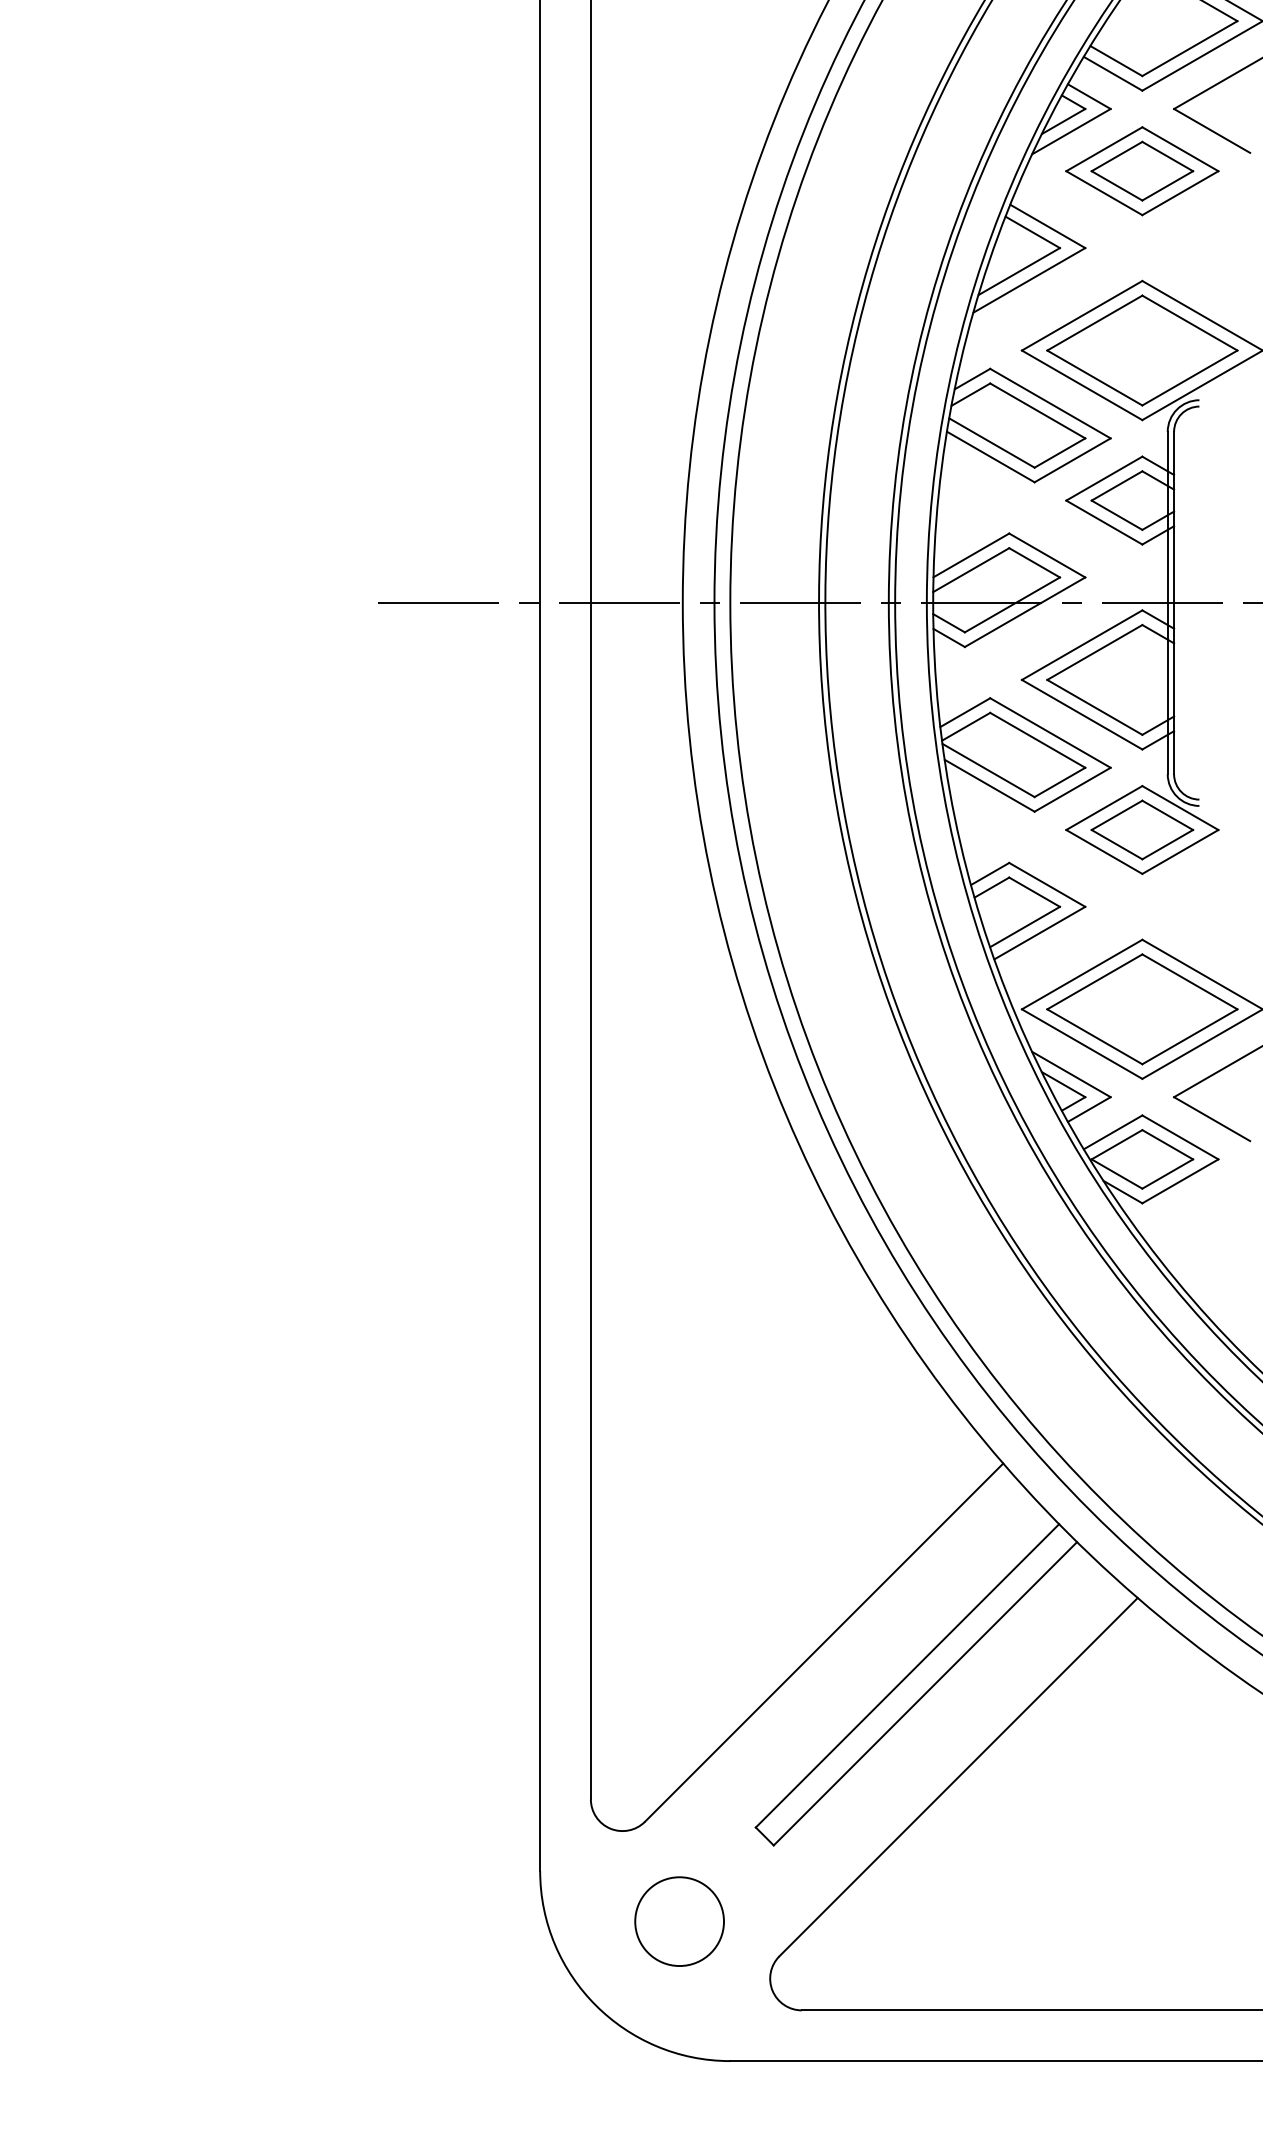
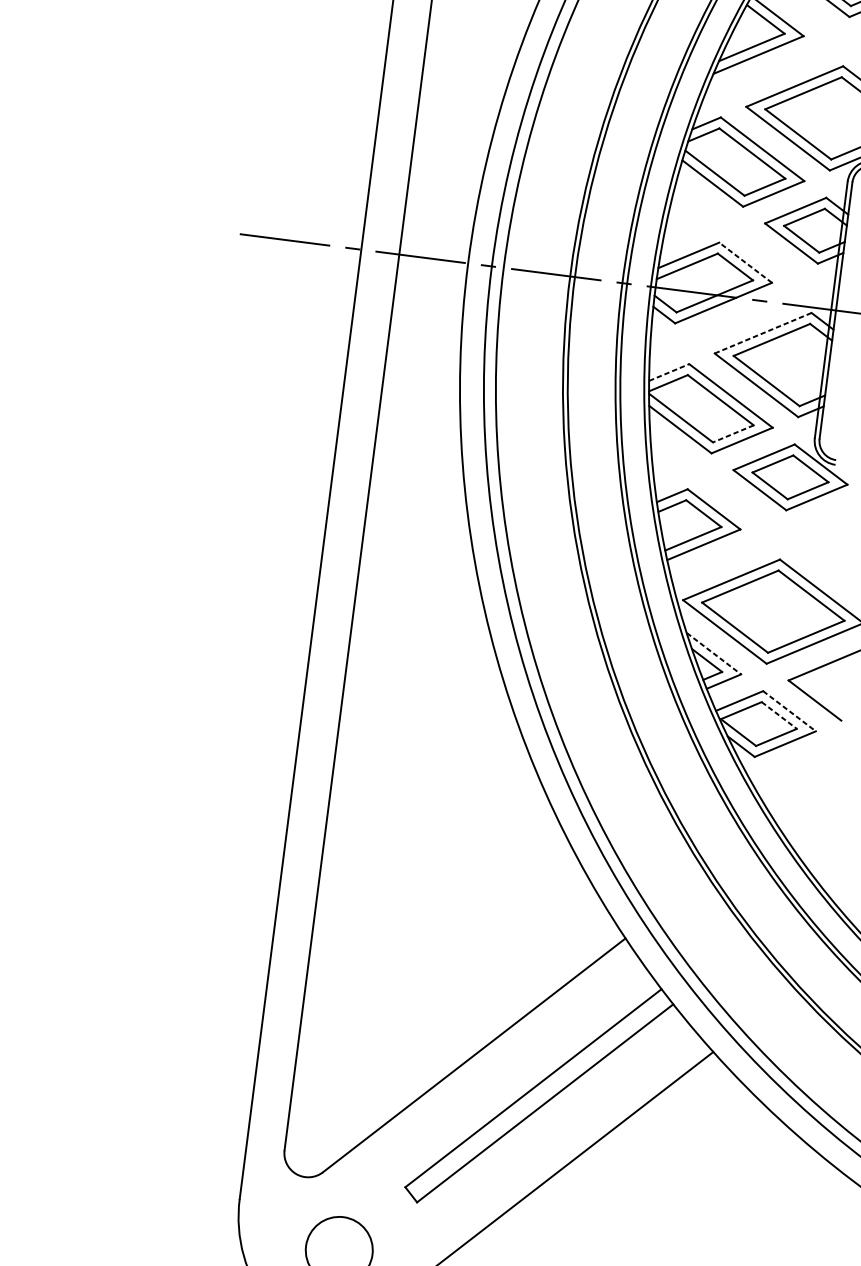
line: (1047, 555) -> (745, 262), solid -> dashed
line: (1082, 645) -> (763, 333), solid -> dashed
line: (965, 712) -> (669, 372), solid -> dashed
line: (1059, 782) -> (733, 433), solid -> dashed
line: (1071, 1074) -> (713, 653), solid -> dashed
line: (1180, 1137) -> (789, 711), solid -> dashed
line: (1168, 1145) -> (779, 716), solid -> dashed

